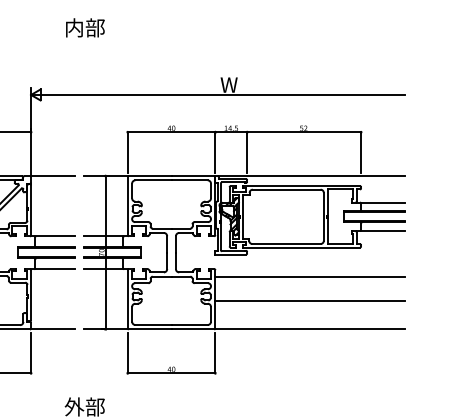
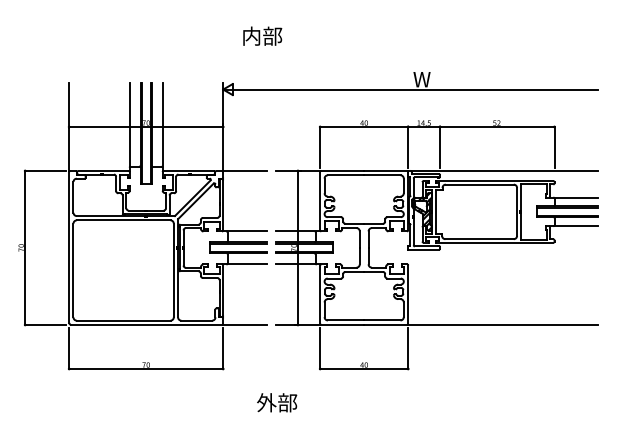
text: (85, 27) -> (262, 35), moved
line: (310, 277) -> (503, 272), removed
line: (310, 301) -> (503, 296), removed

